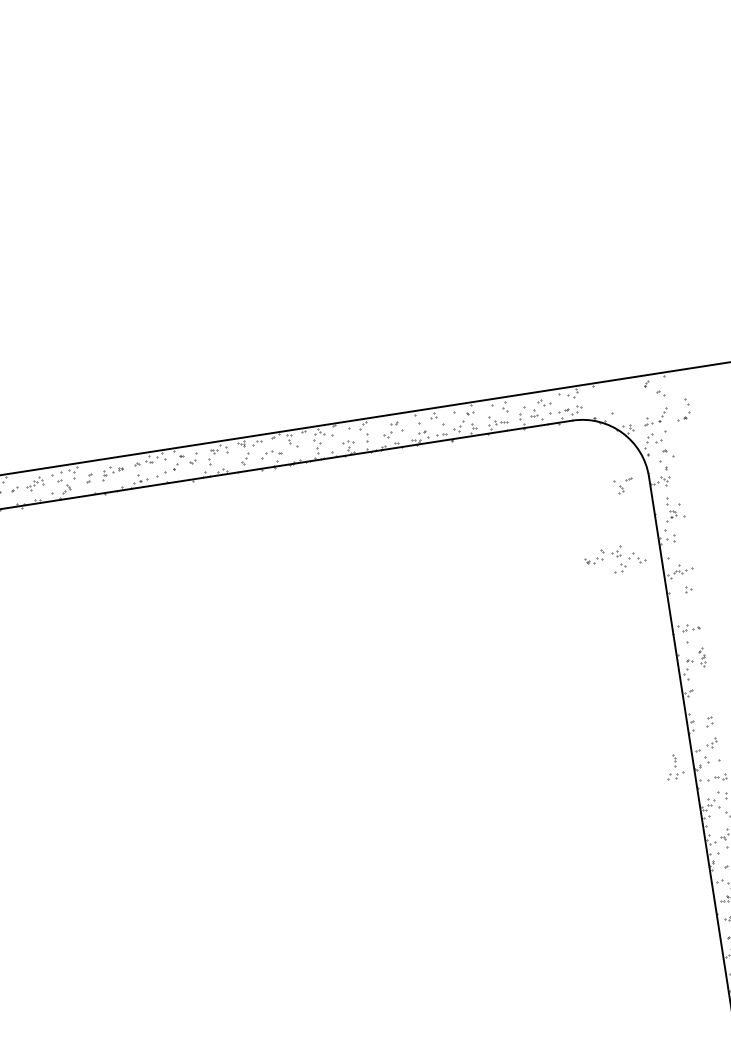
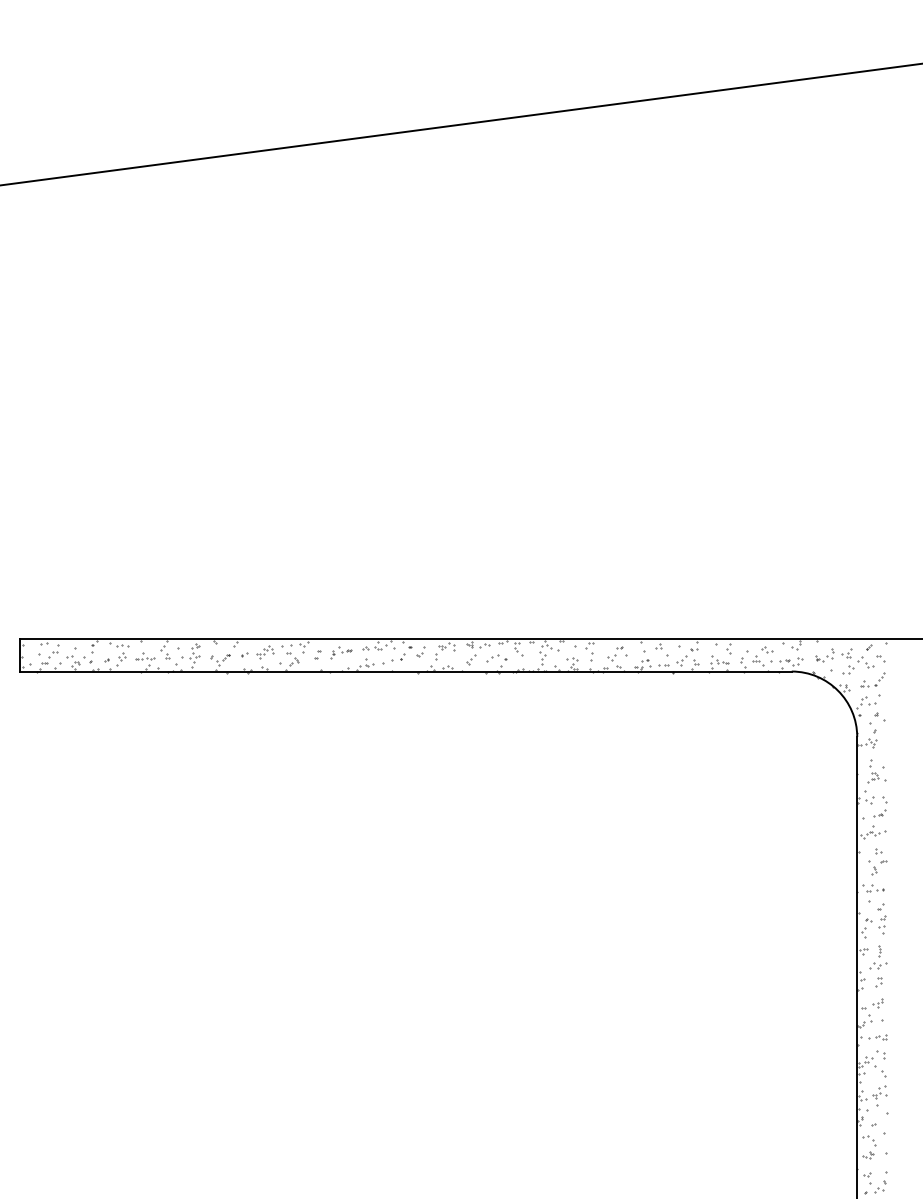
part: (683, 409) -> (880, 806), moved
part: (623, 486) -> (877, 867), moved
part: (615, 560) -> (844, 661), moved
part: (702, 656) -> (881, 918), size x1.67
part: (674, 767) -> (878, 957), moved

